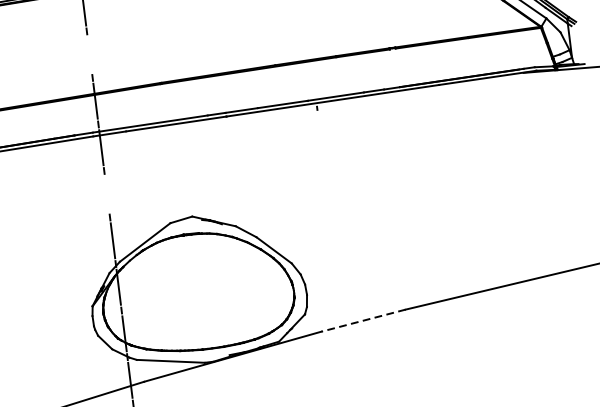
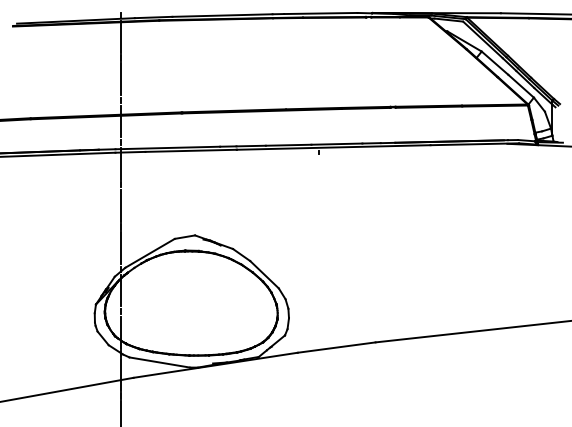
line: (89, 55) -> (121, 79), added
line: (107, 193) -> (121, 205), added
line: (363, 320) -> (336, 347), dashed -> solid

